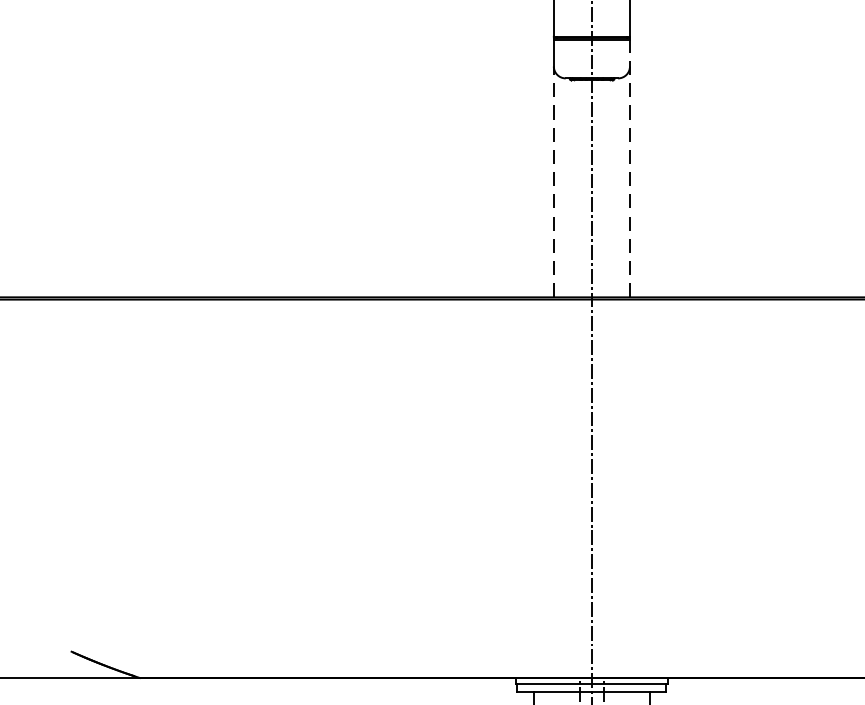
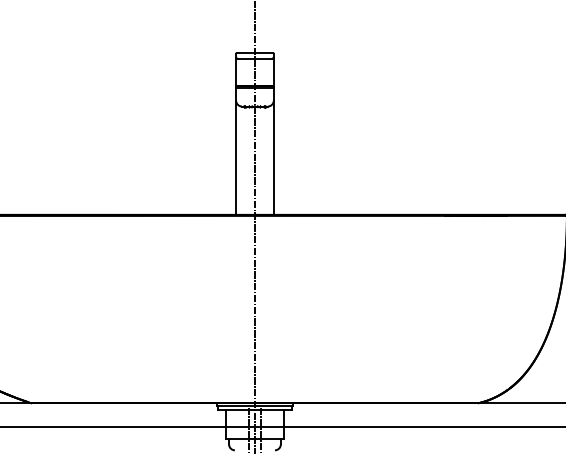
line: (629, 169) -> (273, 151), dashed -> solid
line: (554, 183) -> (236, 158), dashed -> solid

